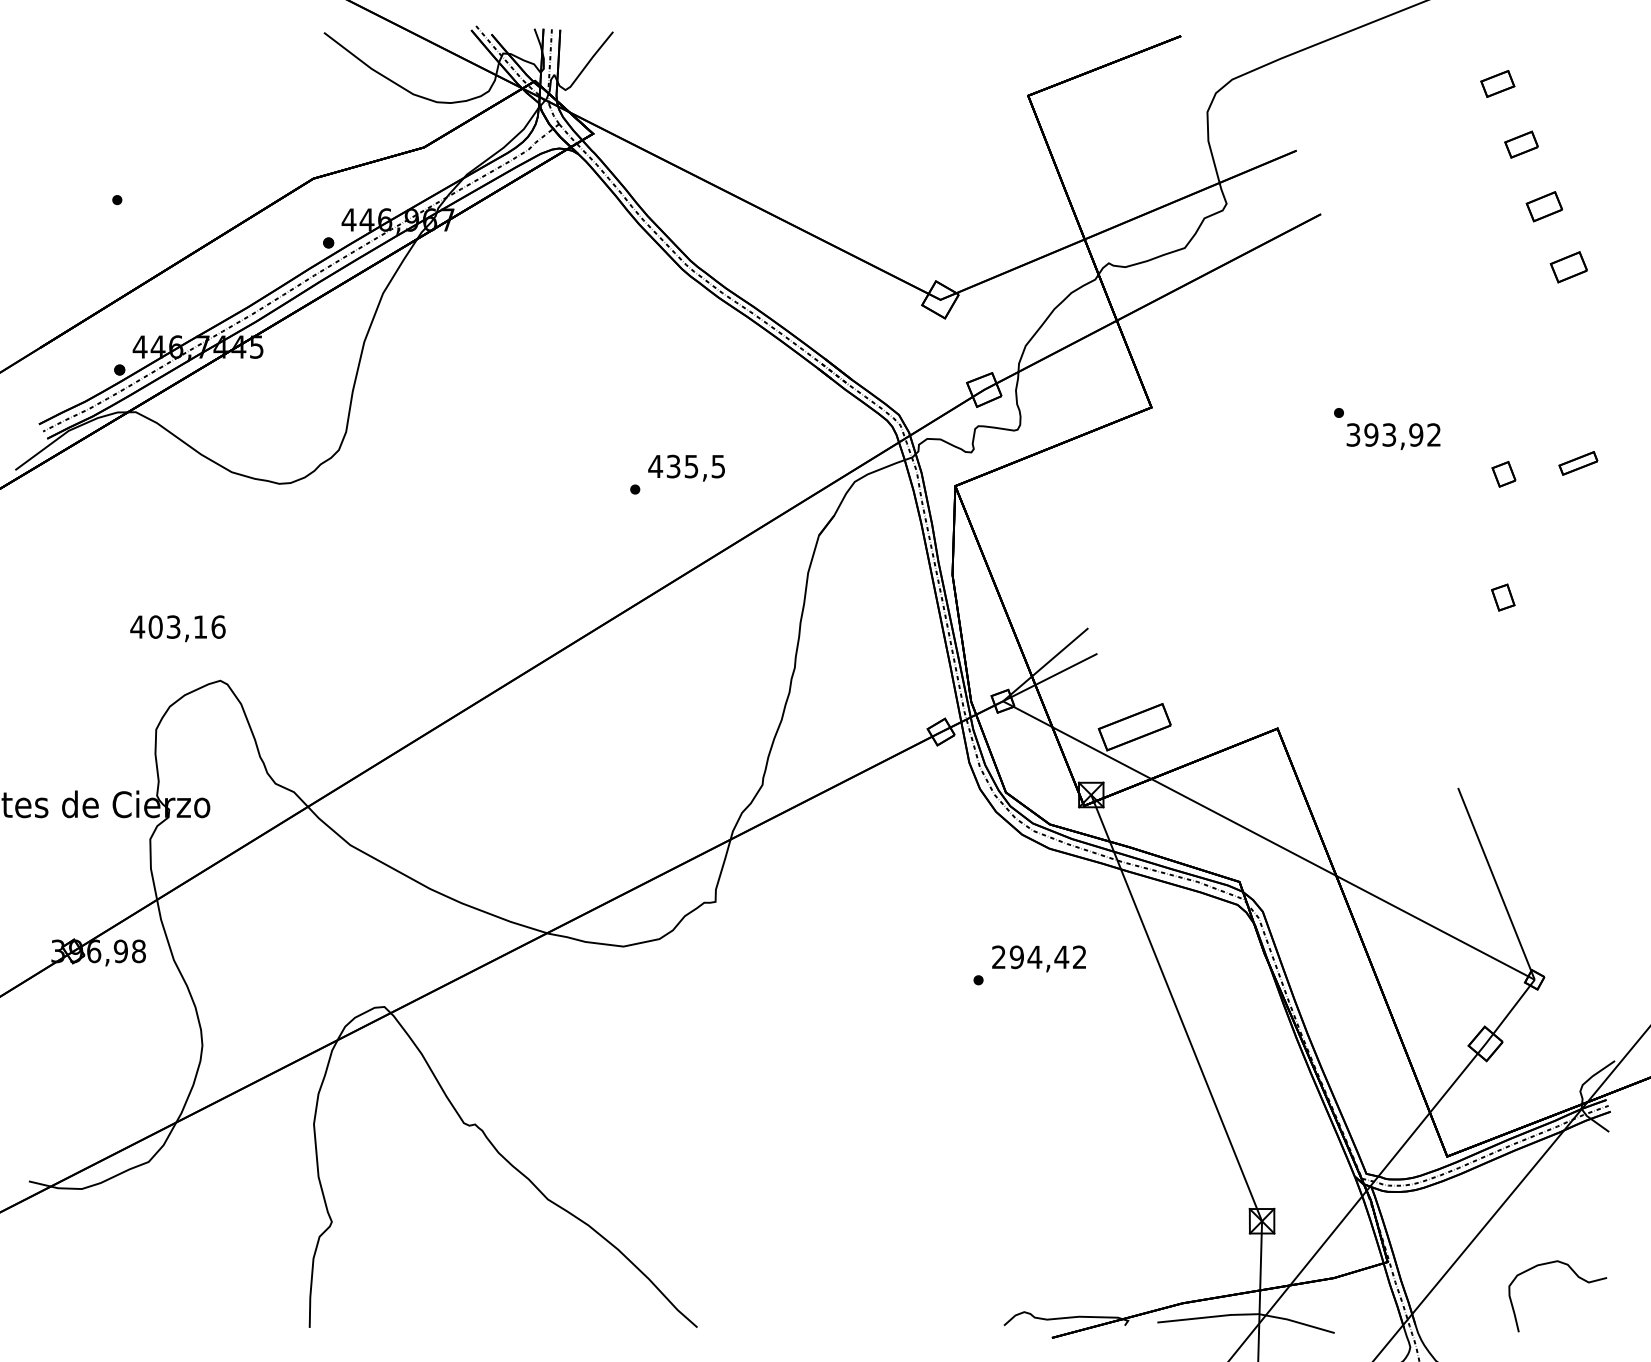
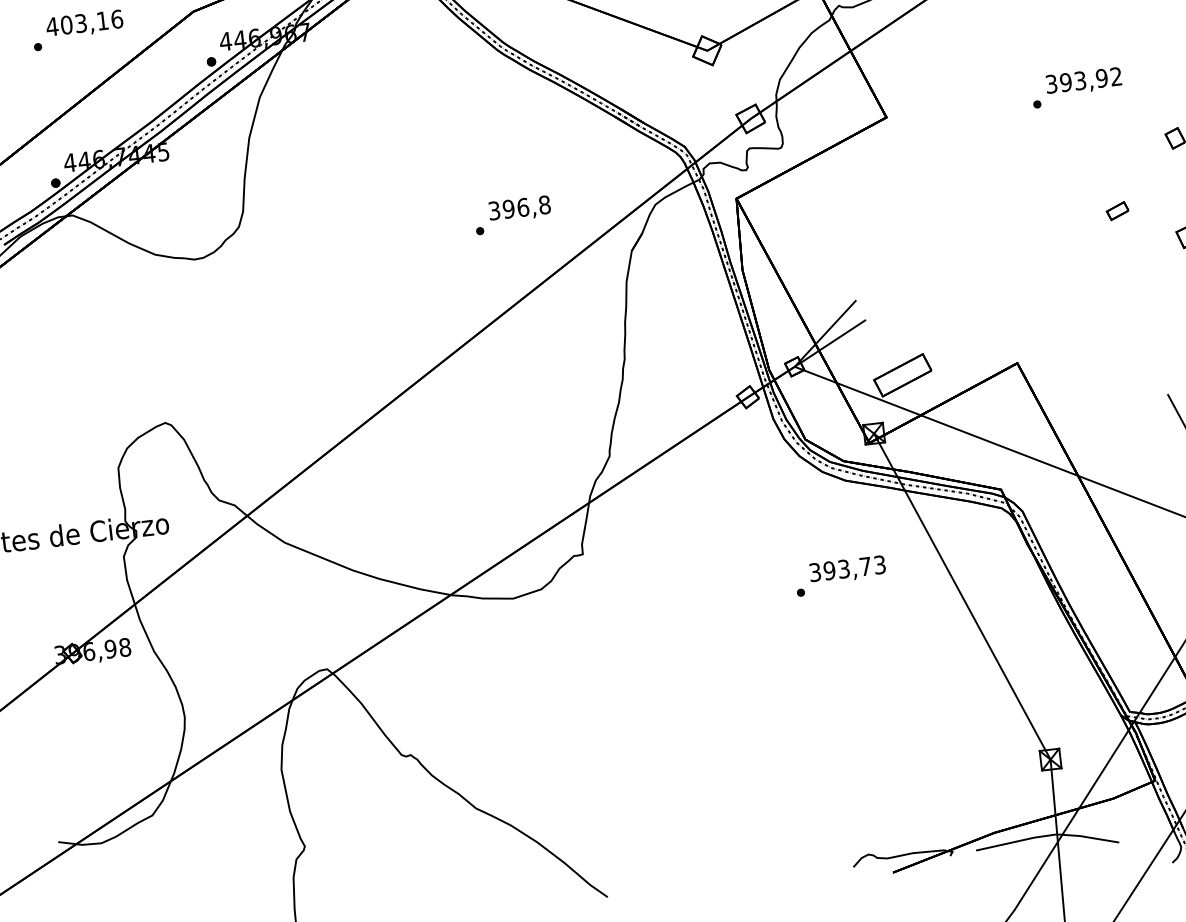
text: (1393, 436) -> (1083, 81), moved
text: (686, 466) -> (519, 207), 435,5 -> 396,8
part: (1422, 555) -> (1117, 210), added
text: (177, 628) -> (84, 24), moved
text: (1039, 957) -> (847, 568), 294,42 -> 393,73

